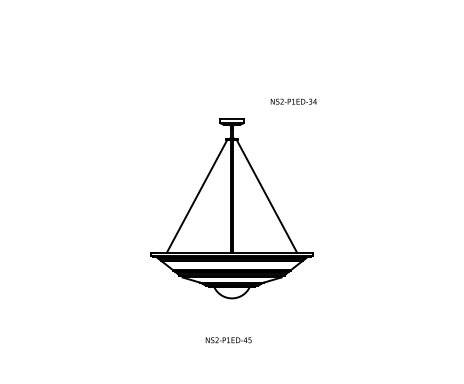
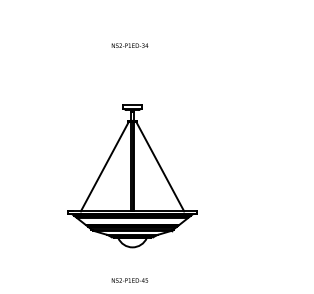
text: (293, 101) -> (129, 45), moved

